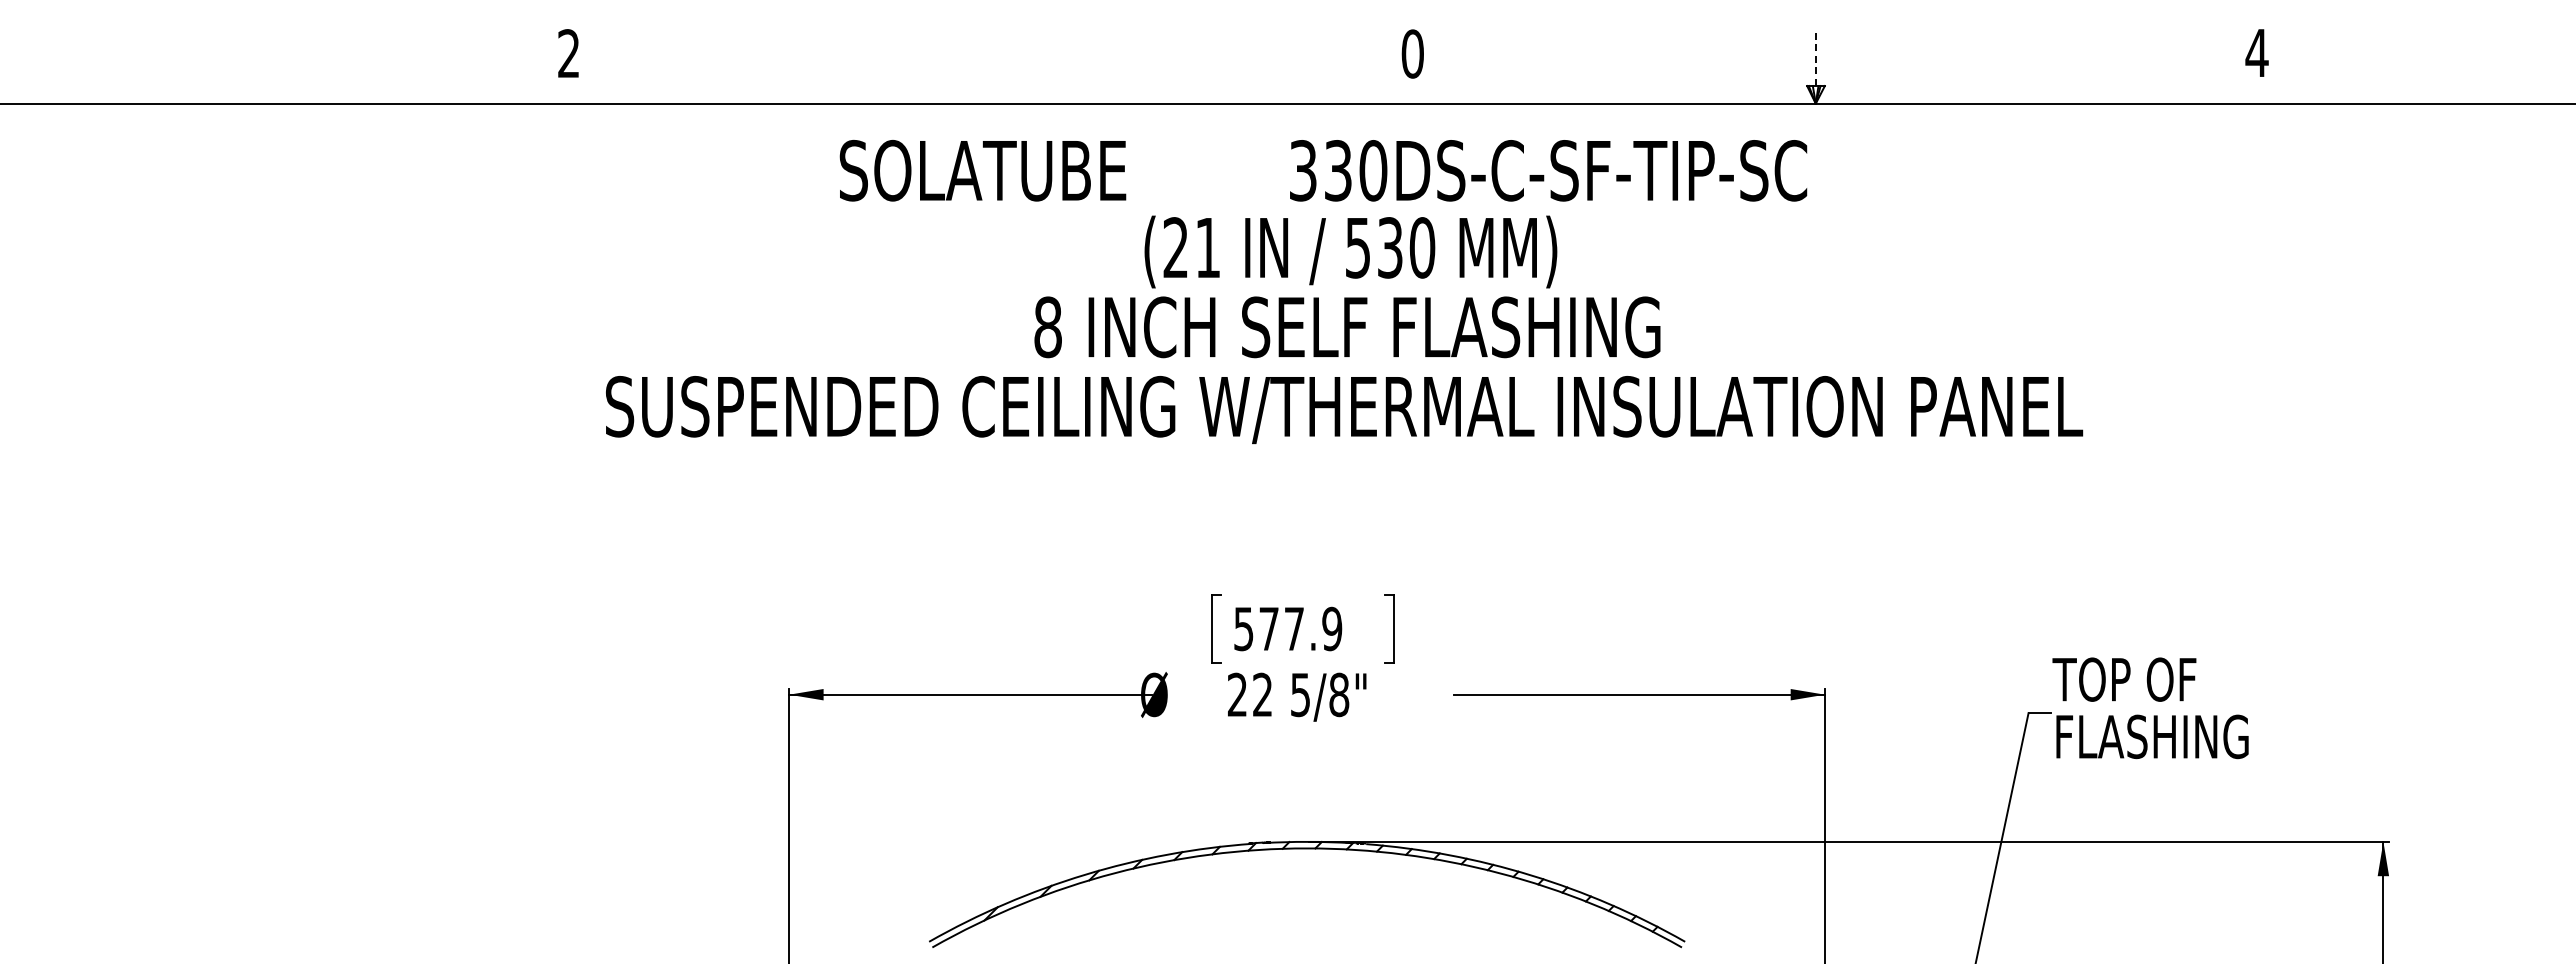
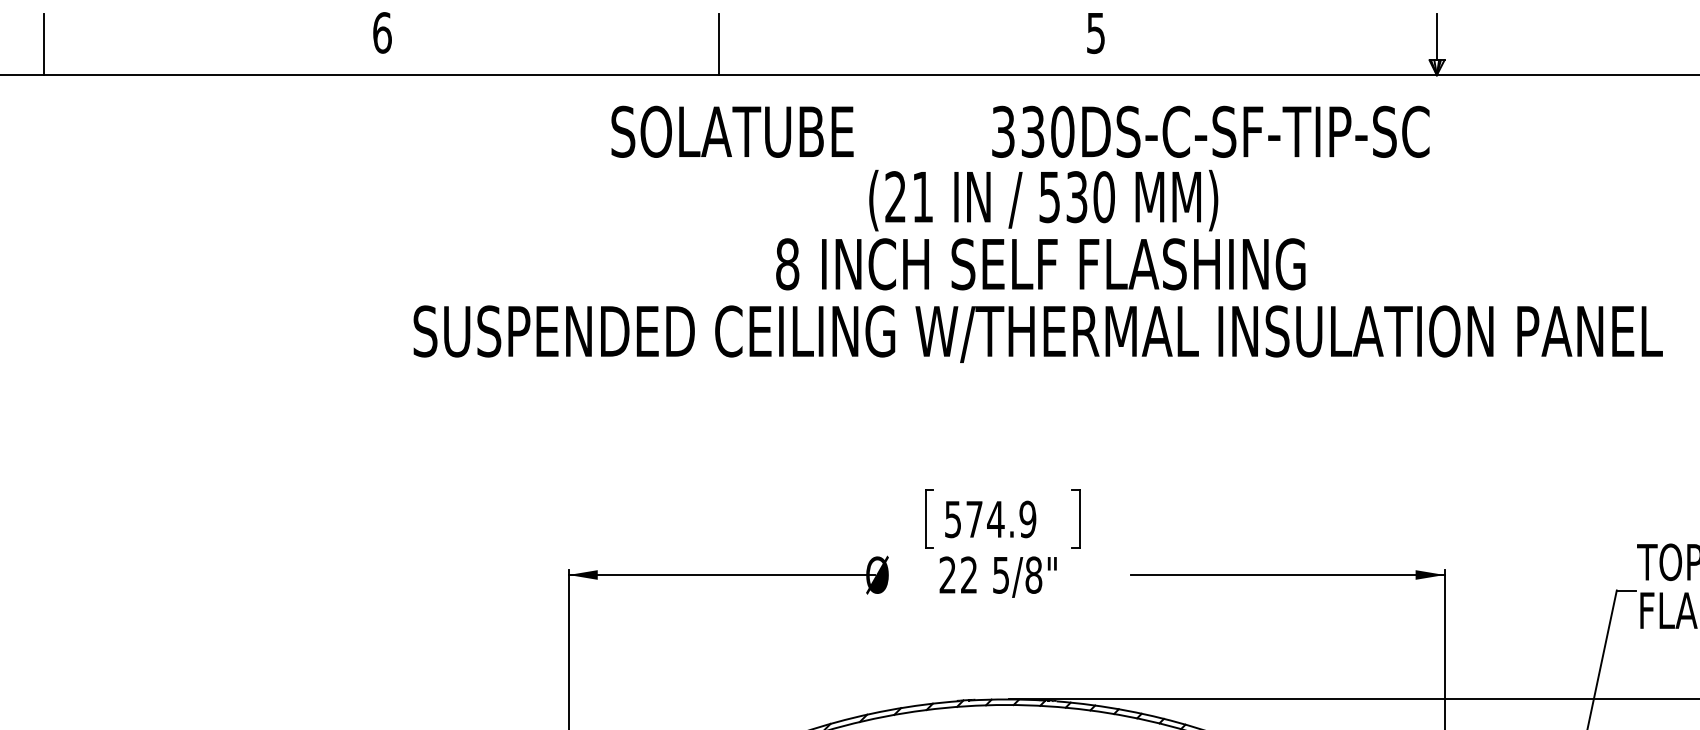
text: (569, 53) -> (382, 32), 2 -> 6
text: (1412, 53) -> (1095, 32), 0 -> 5
line: (1816, 58) -> (1437, 36), dashed -> solid
line: (168, 67) -> (43, 44), added
line: (966, 67) -> (718, 44), added
text: (1293, 628) -> (995, 519), 577.9 -> 574.9

